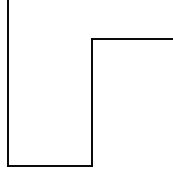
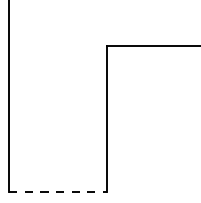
line: (50, 165) -> (58, 192), solid -> dashed

